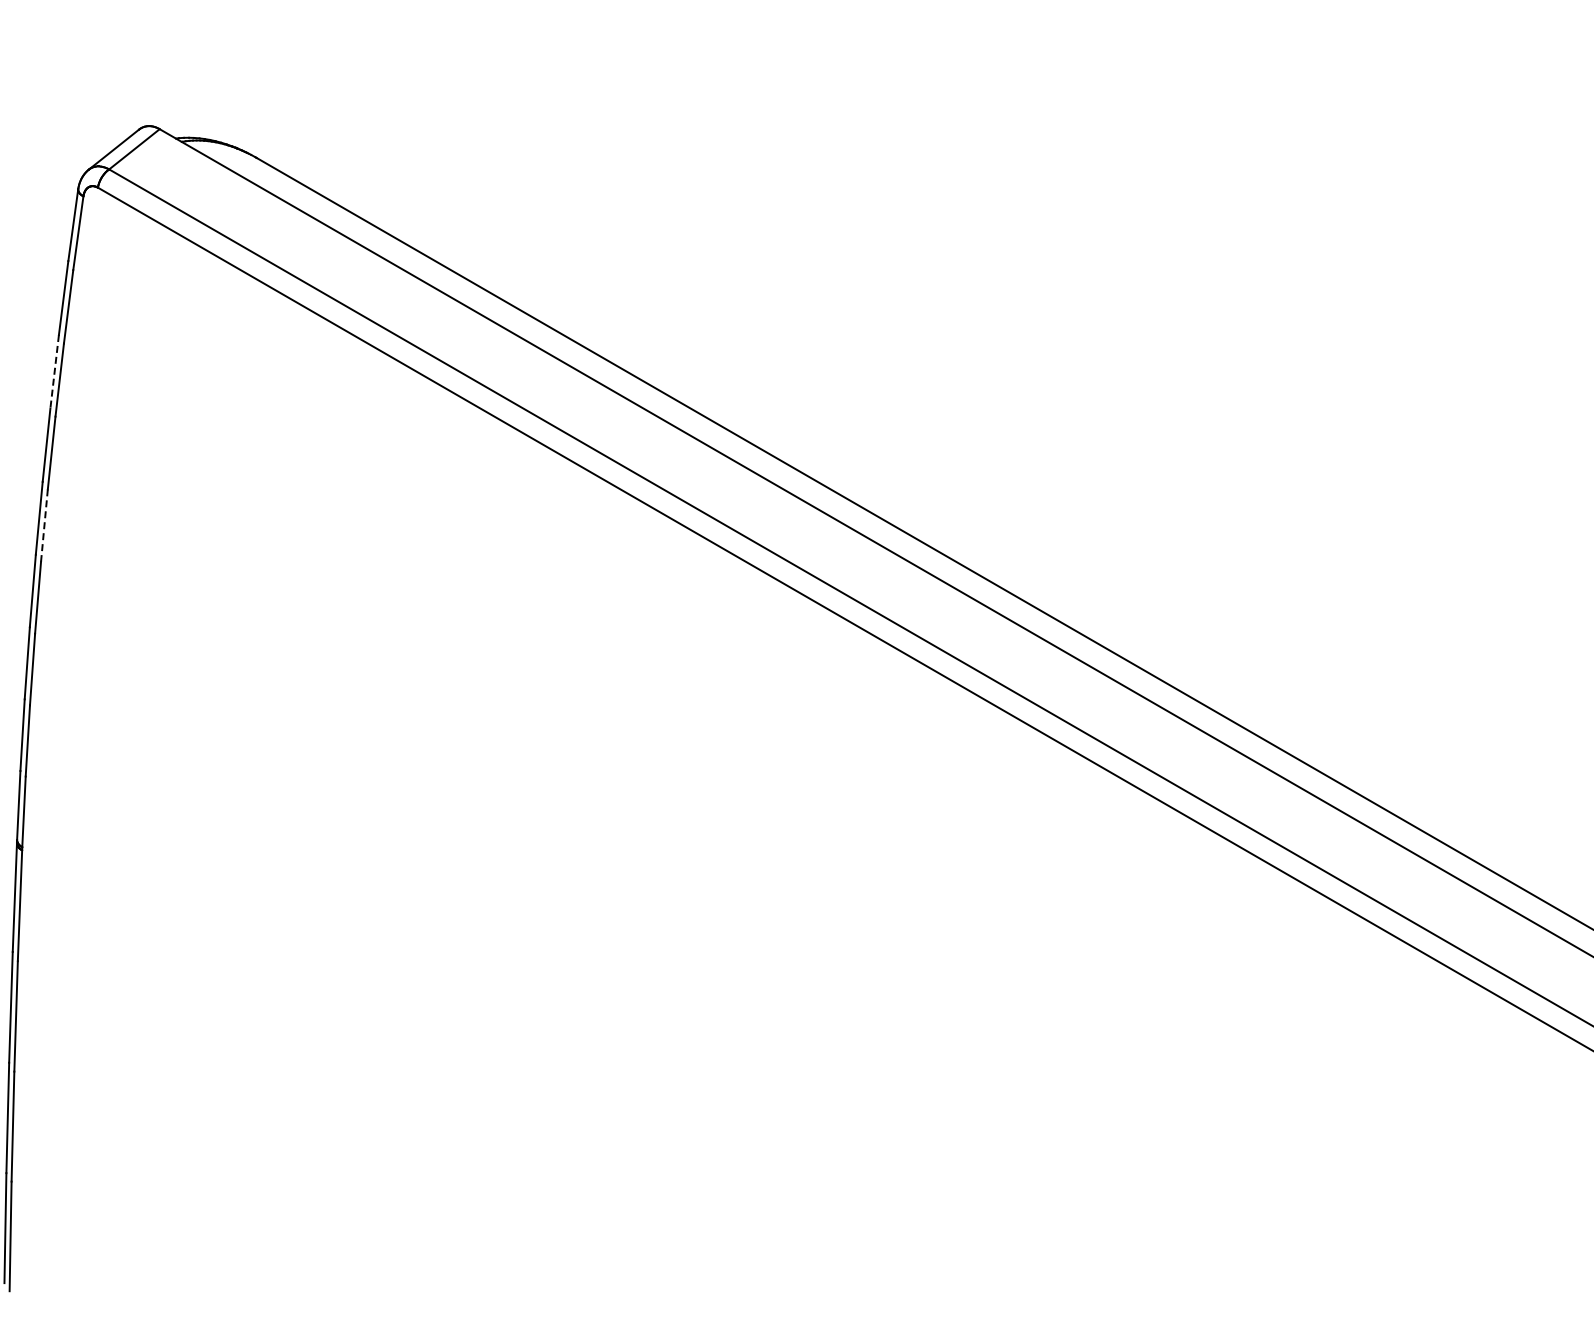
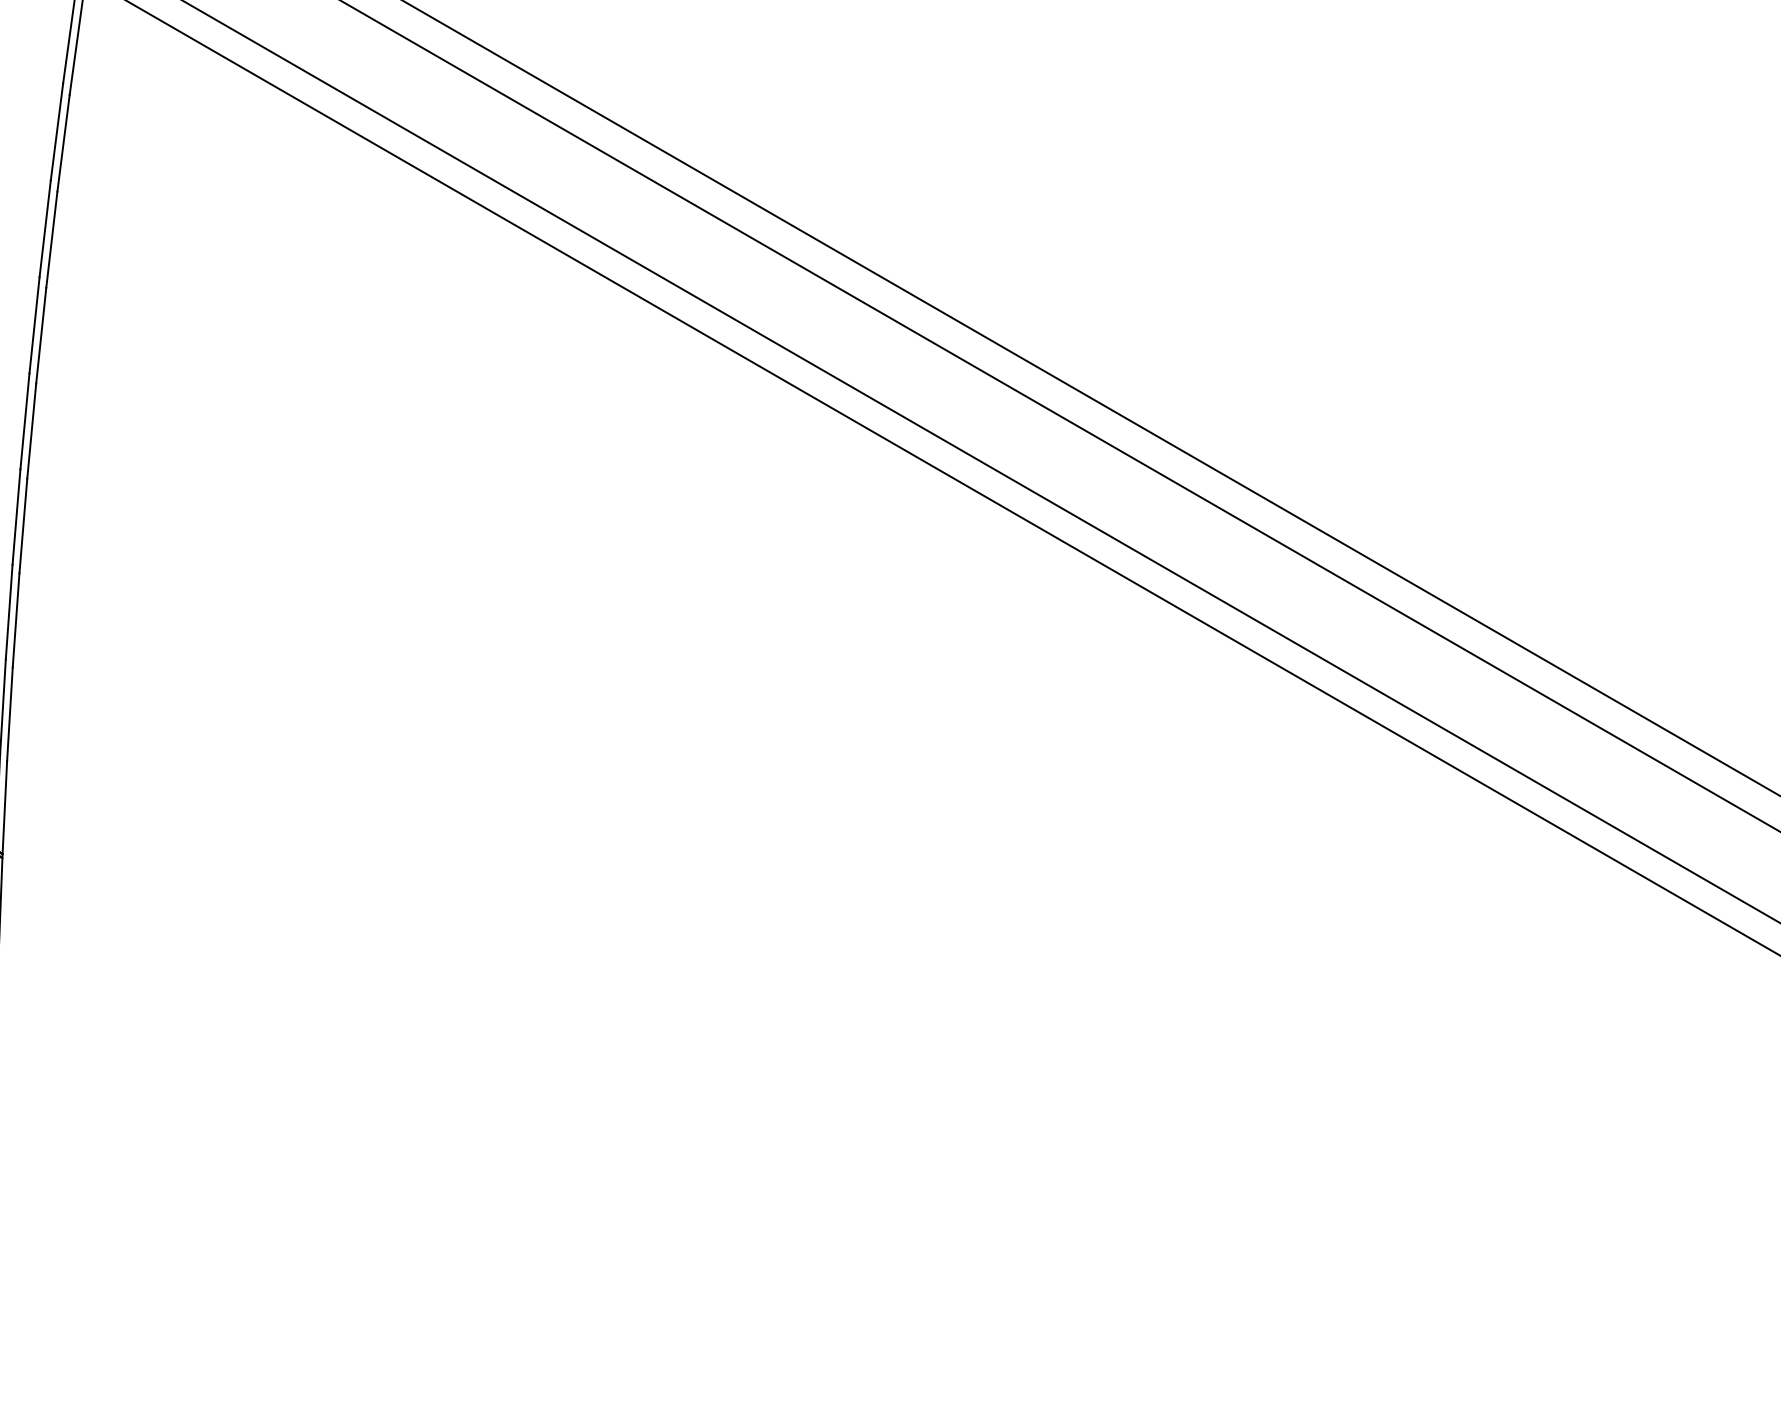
line: (54, 372) -> (44, 229), dashed -> solid
line: (44, 526) -> (31, 432), dashed -> solid

